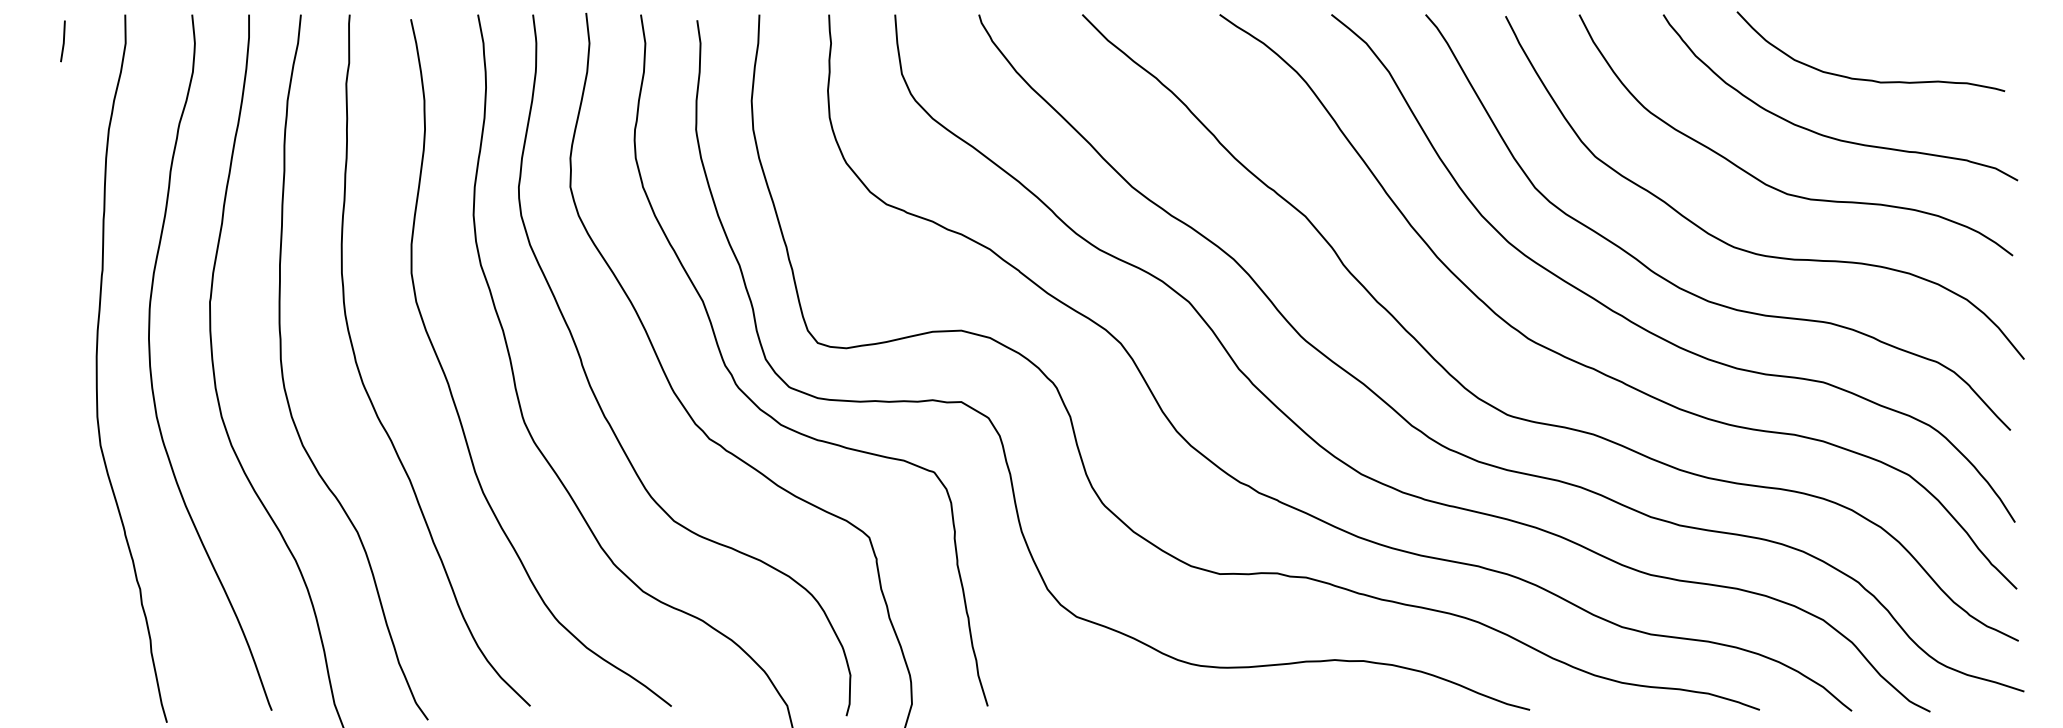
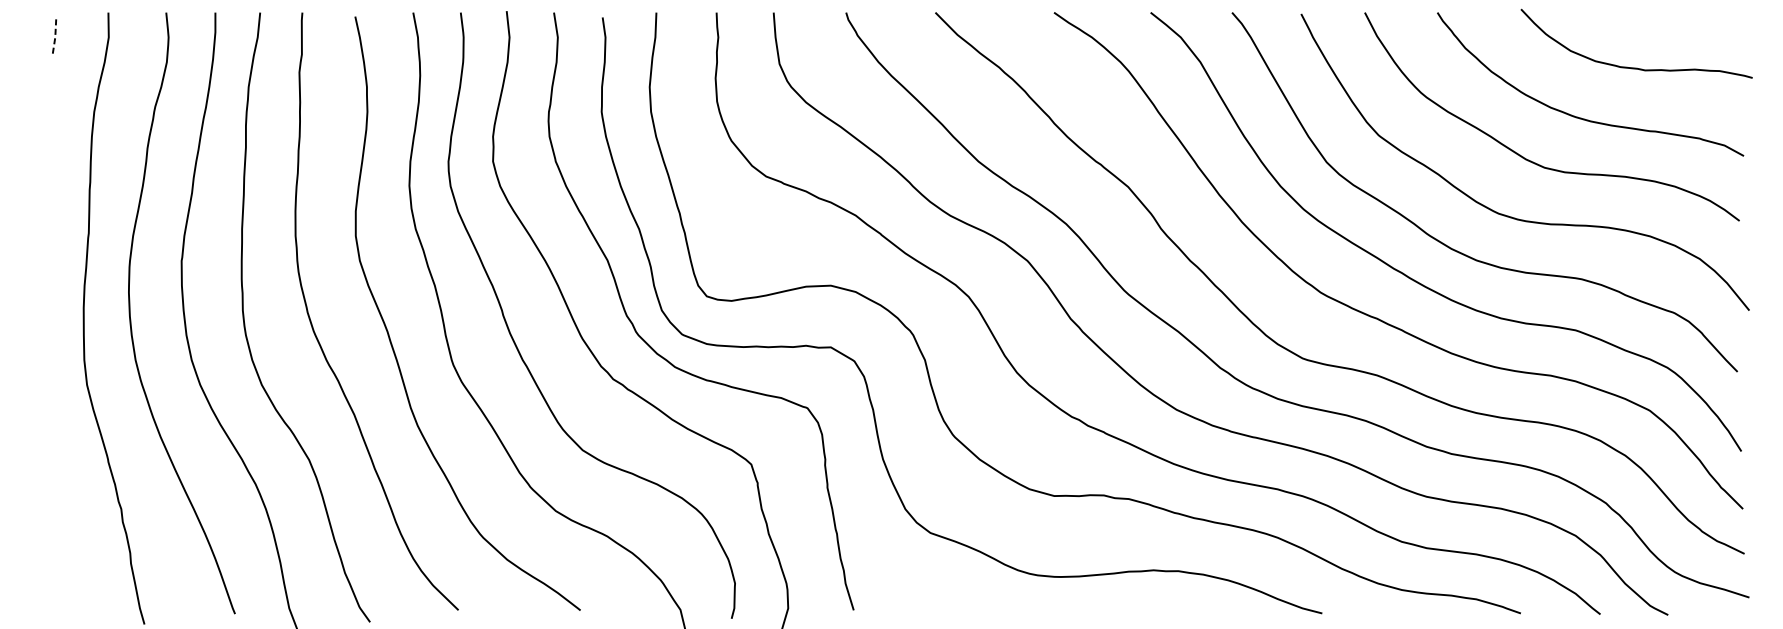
line: (63, 42) -> (55, 36), solid -> dashed
curve: (1863, 78) -> (1630, 66), moved

